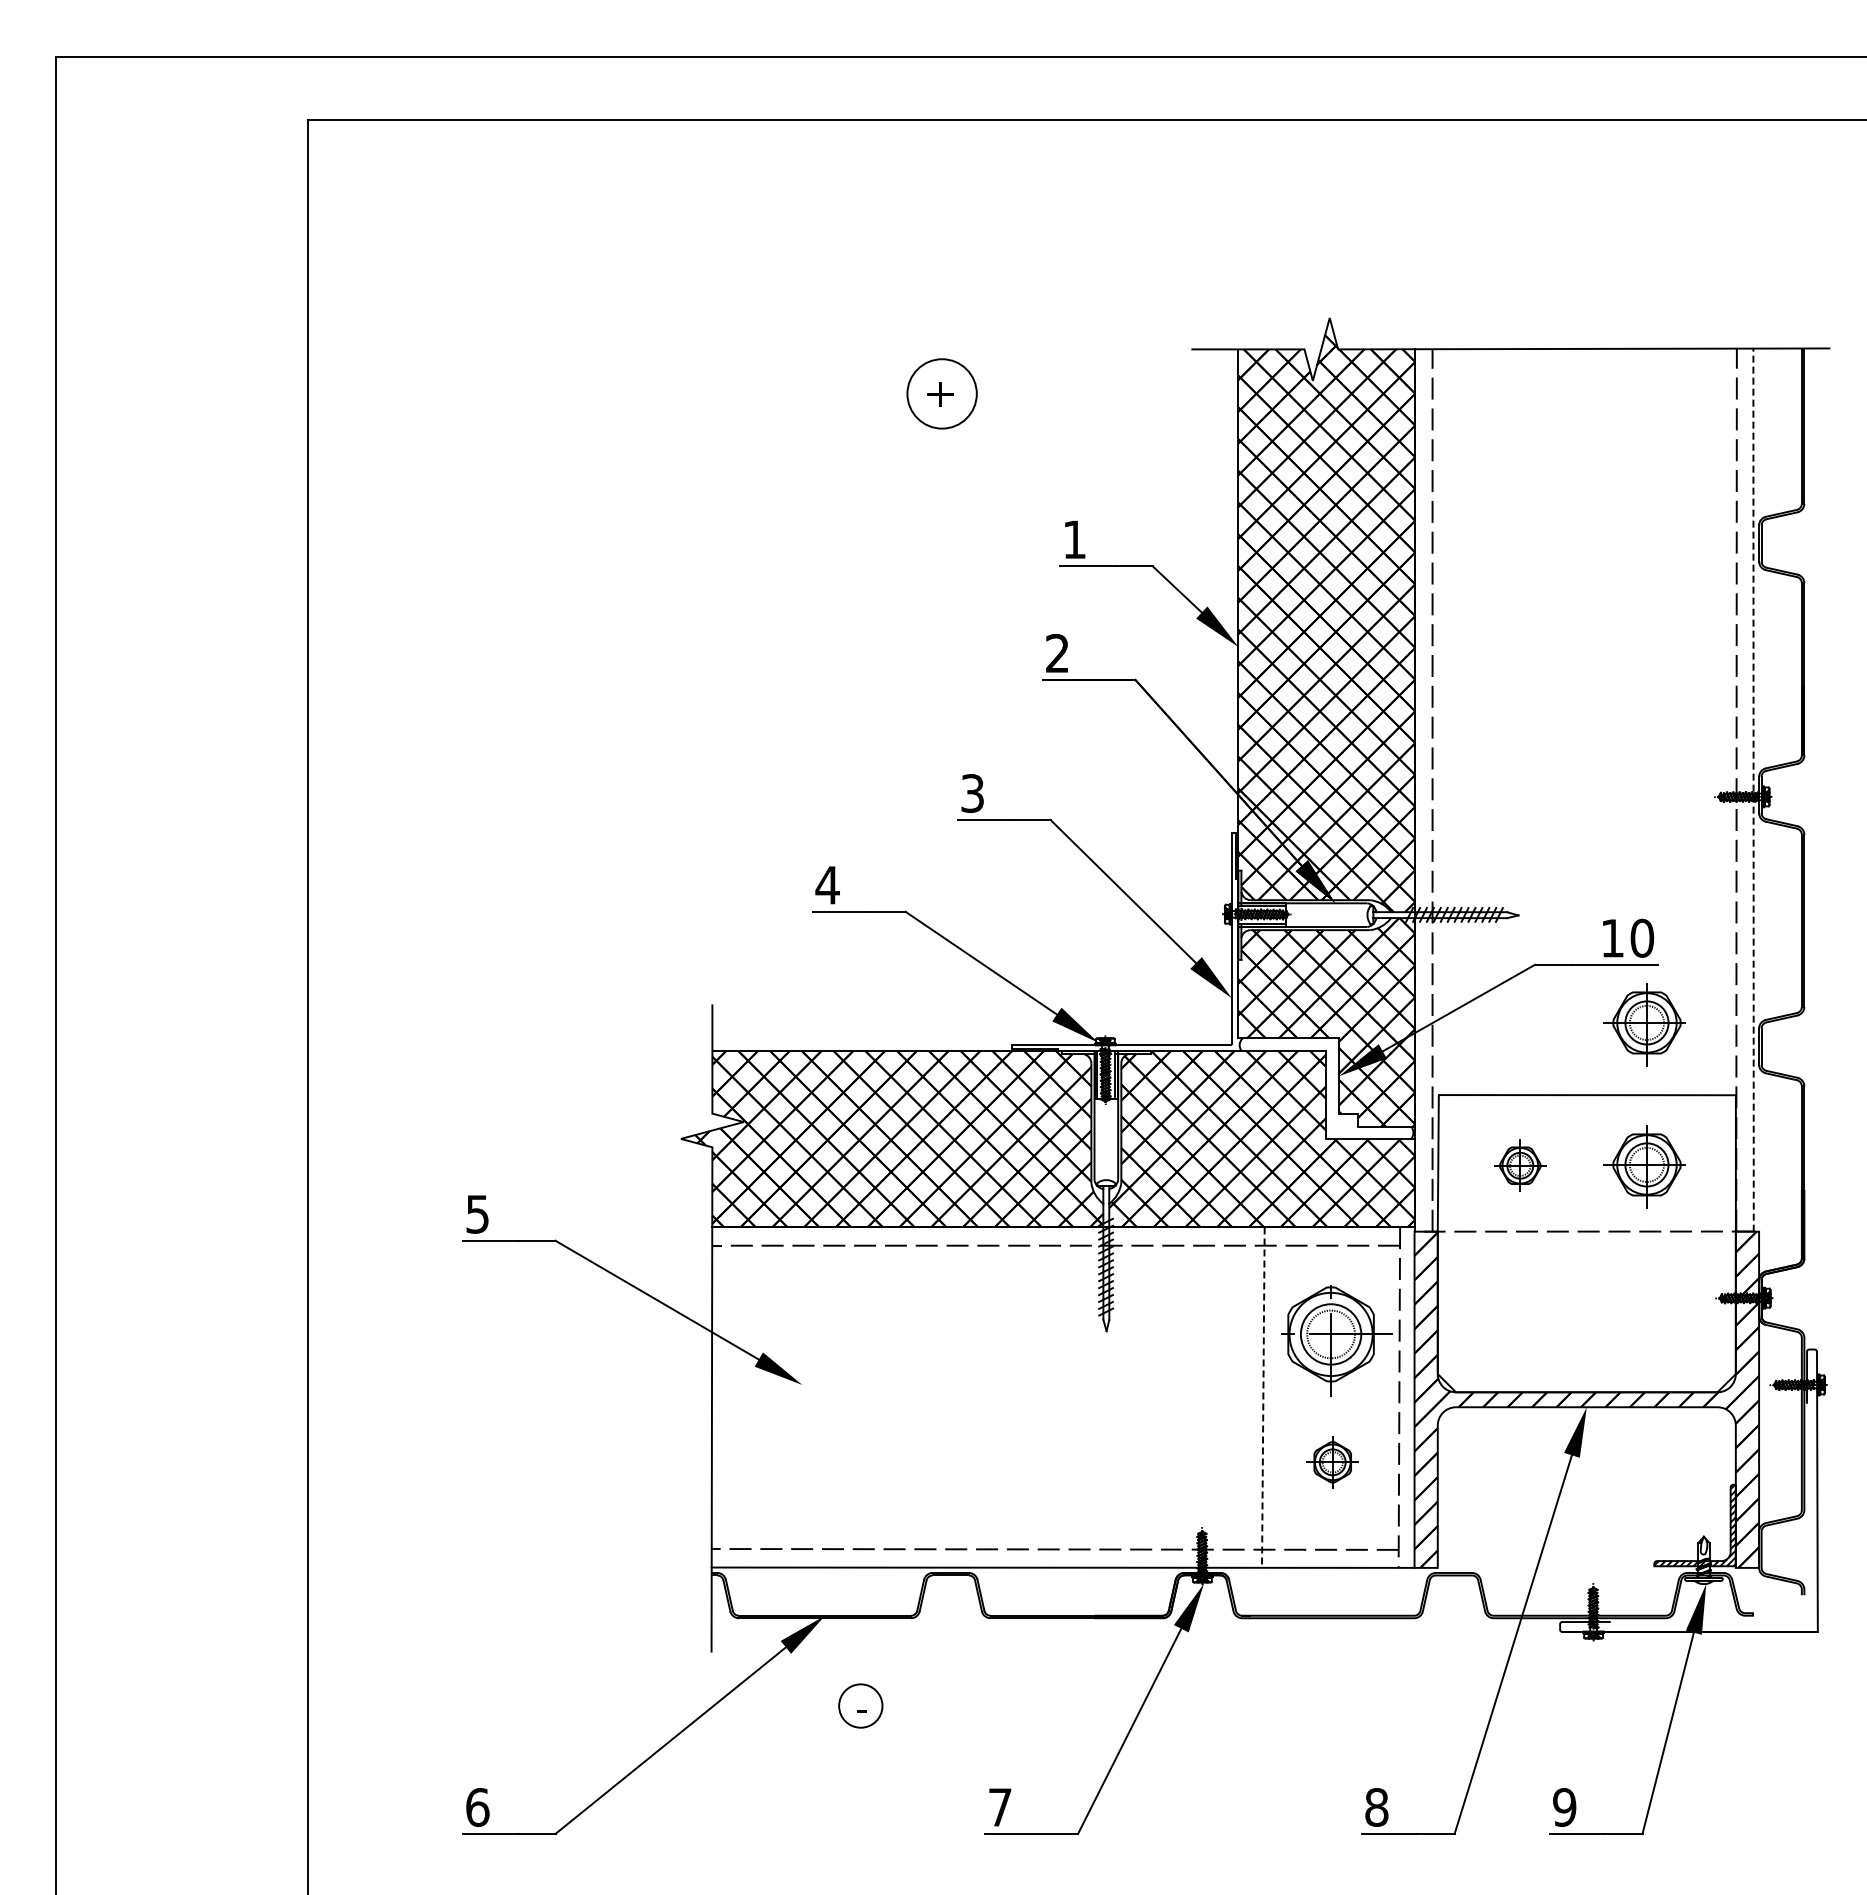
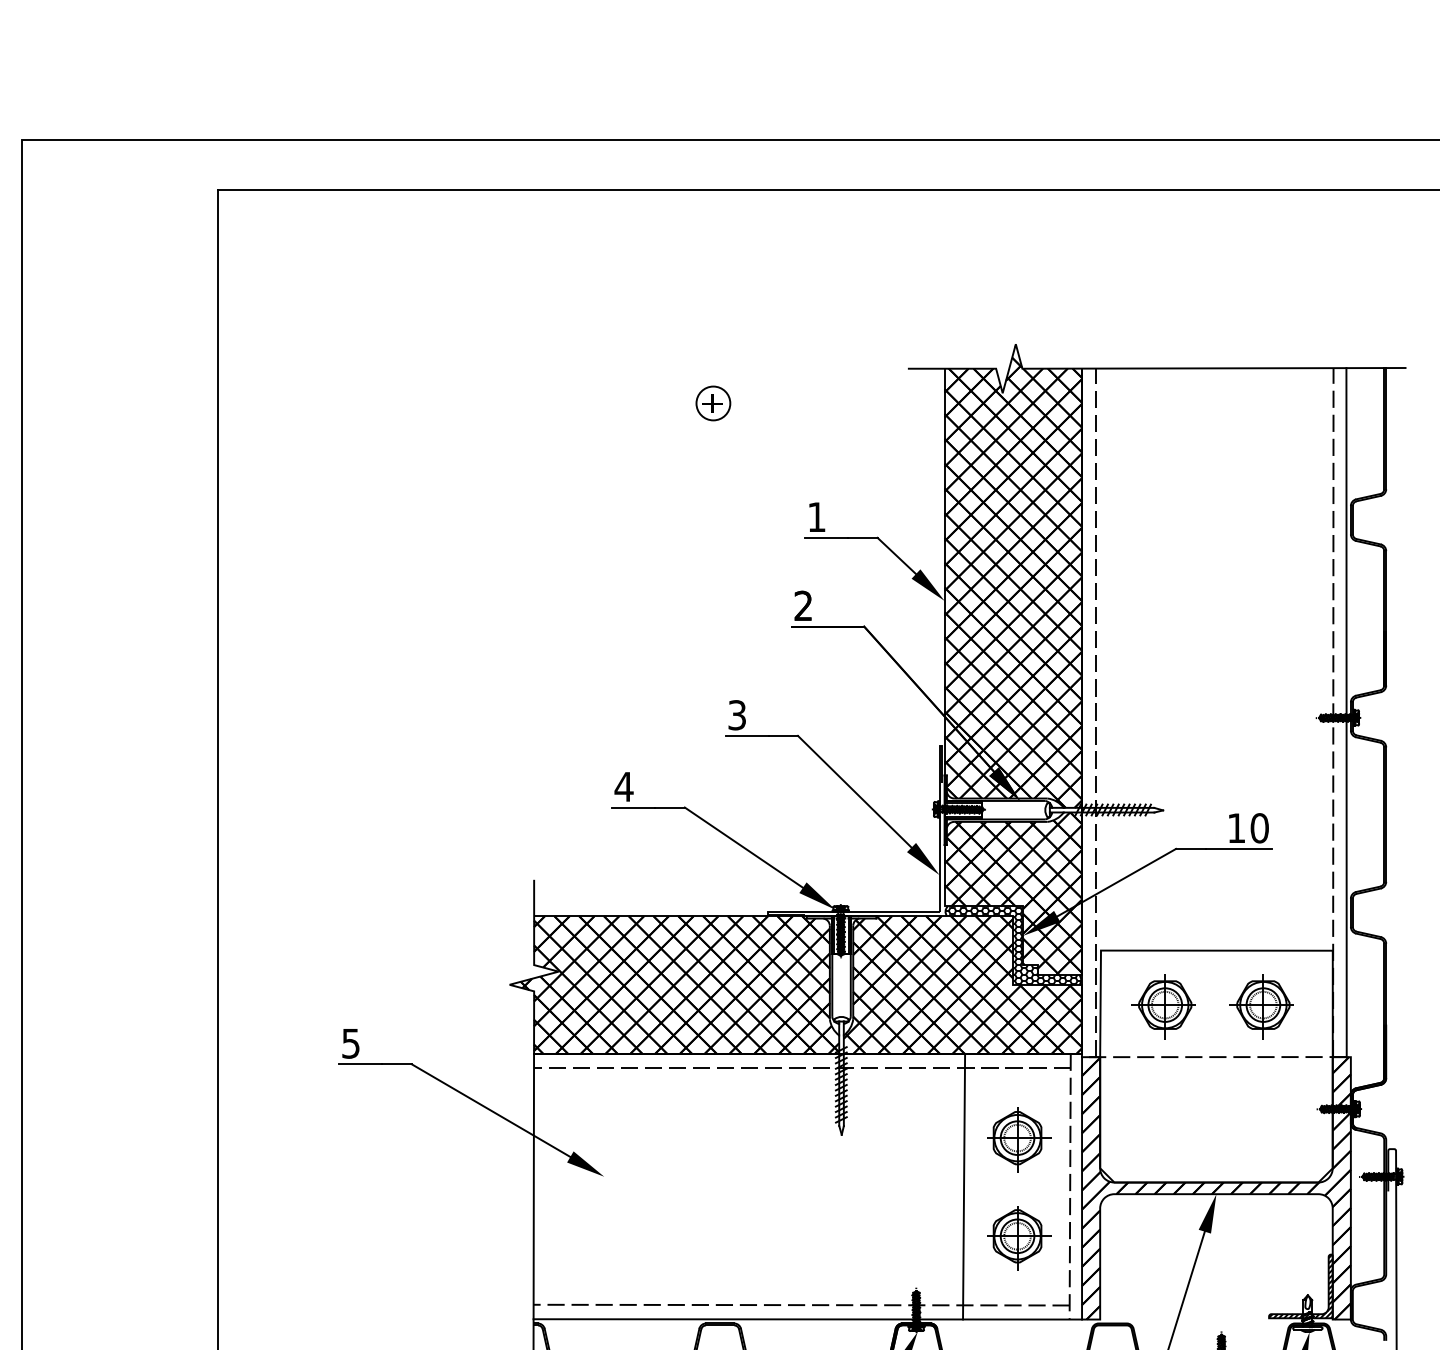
circle: (941, 393) -> (712, 403), size x0.62
line: (1753, 790) -> (1346, 712), dashed -> solid
part: (1644, 1024) -> (1261, 895), removed
hatch: (1326, 1088) -> (1013, 945), added
part: (1518, 1166) -> (1163, 1006), size x1.67
part: (1333, 1337) -> (1018, 1139), size x0.71
line: (1263, 1398) -> (964, 1187), dashed -> solid
part: (1333, 1463) -> (1018, 1238), size x1.67

